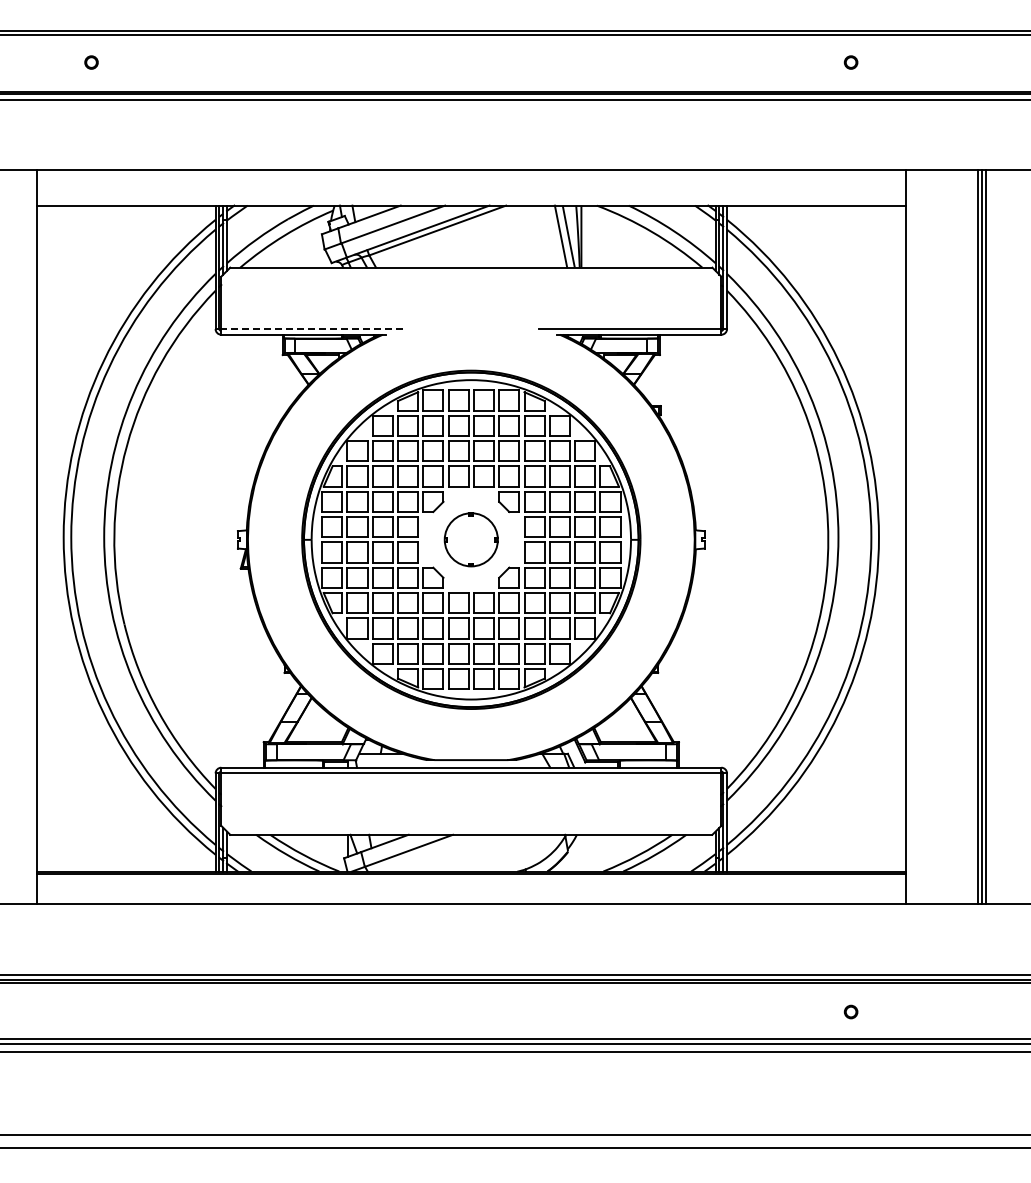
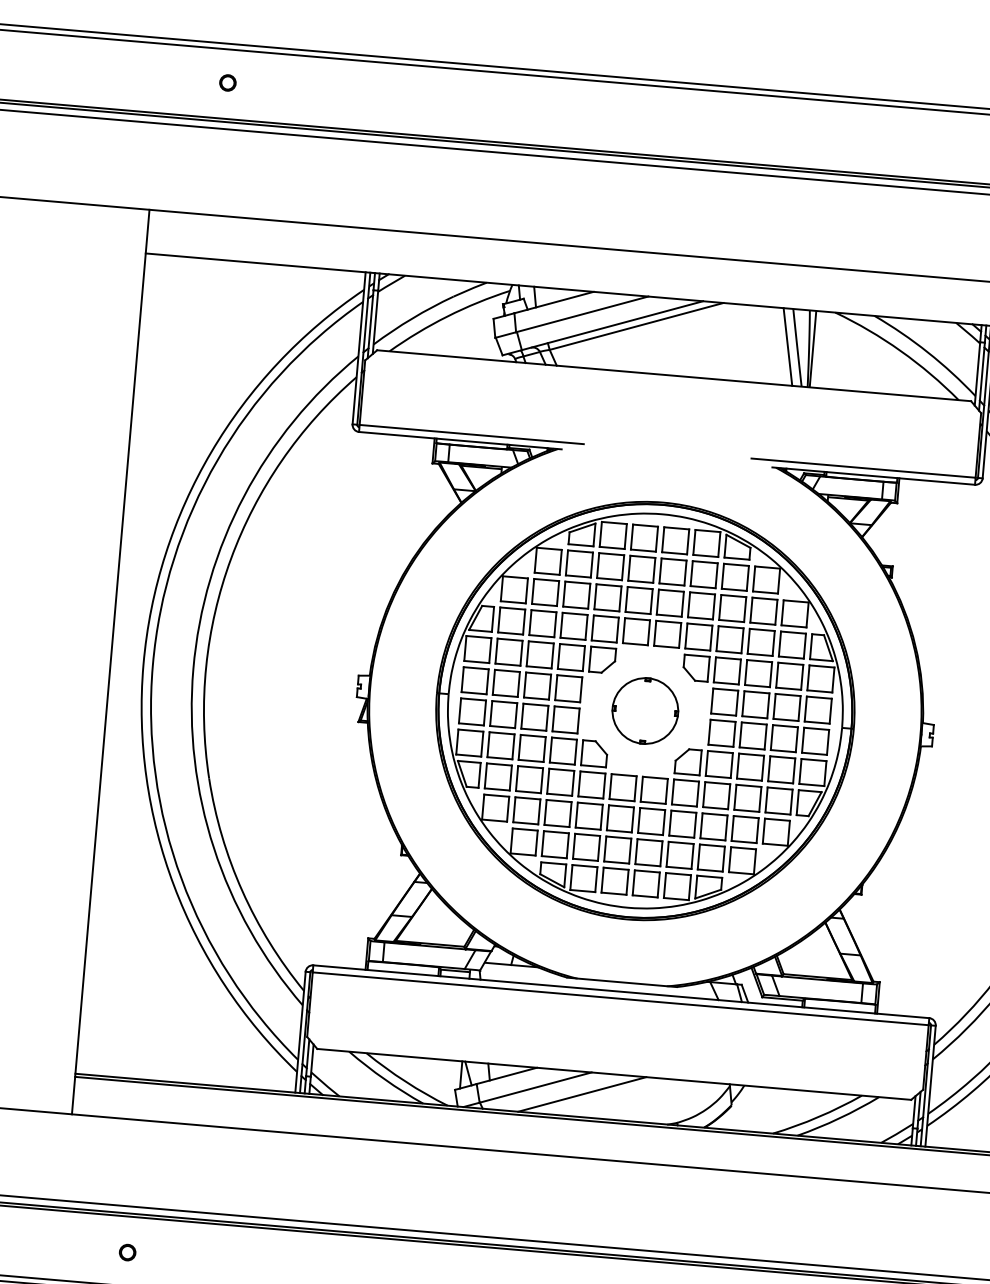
line: (312, 329) -> (471, 435), dashed -> solid
line: (446, 852) -> (581, 1093), added
part: (91, 1011) -> (127, 1251), added

